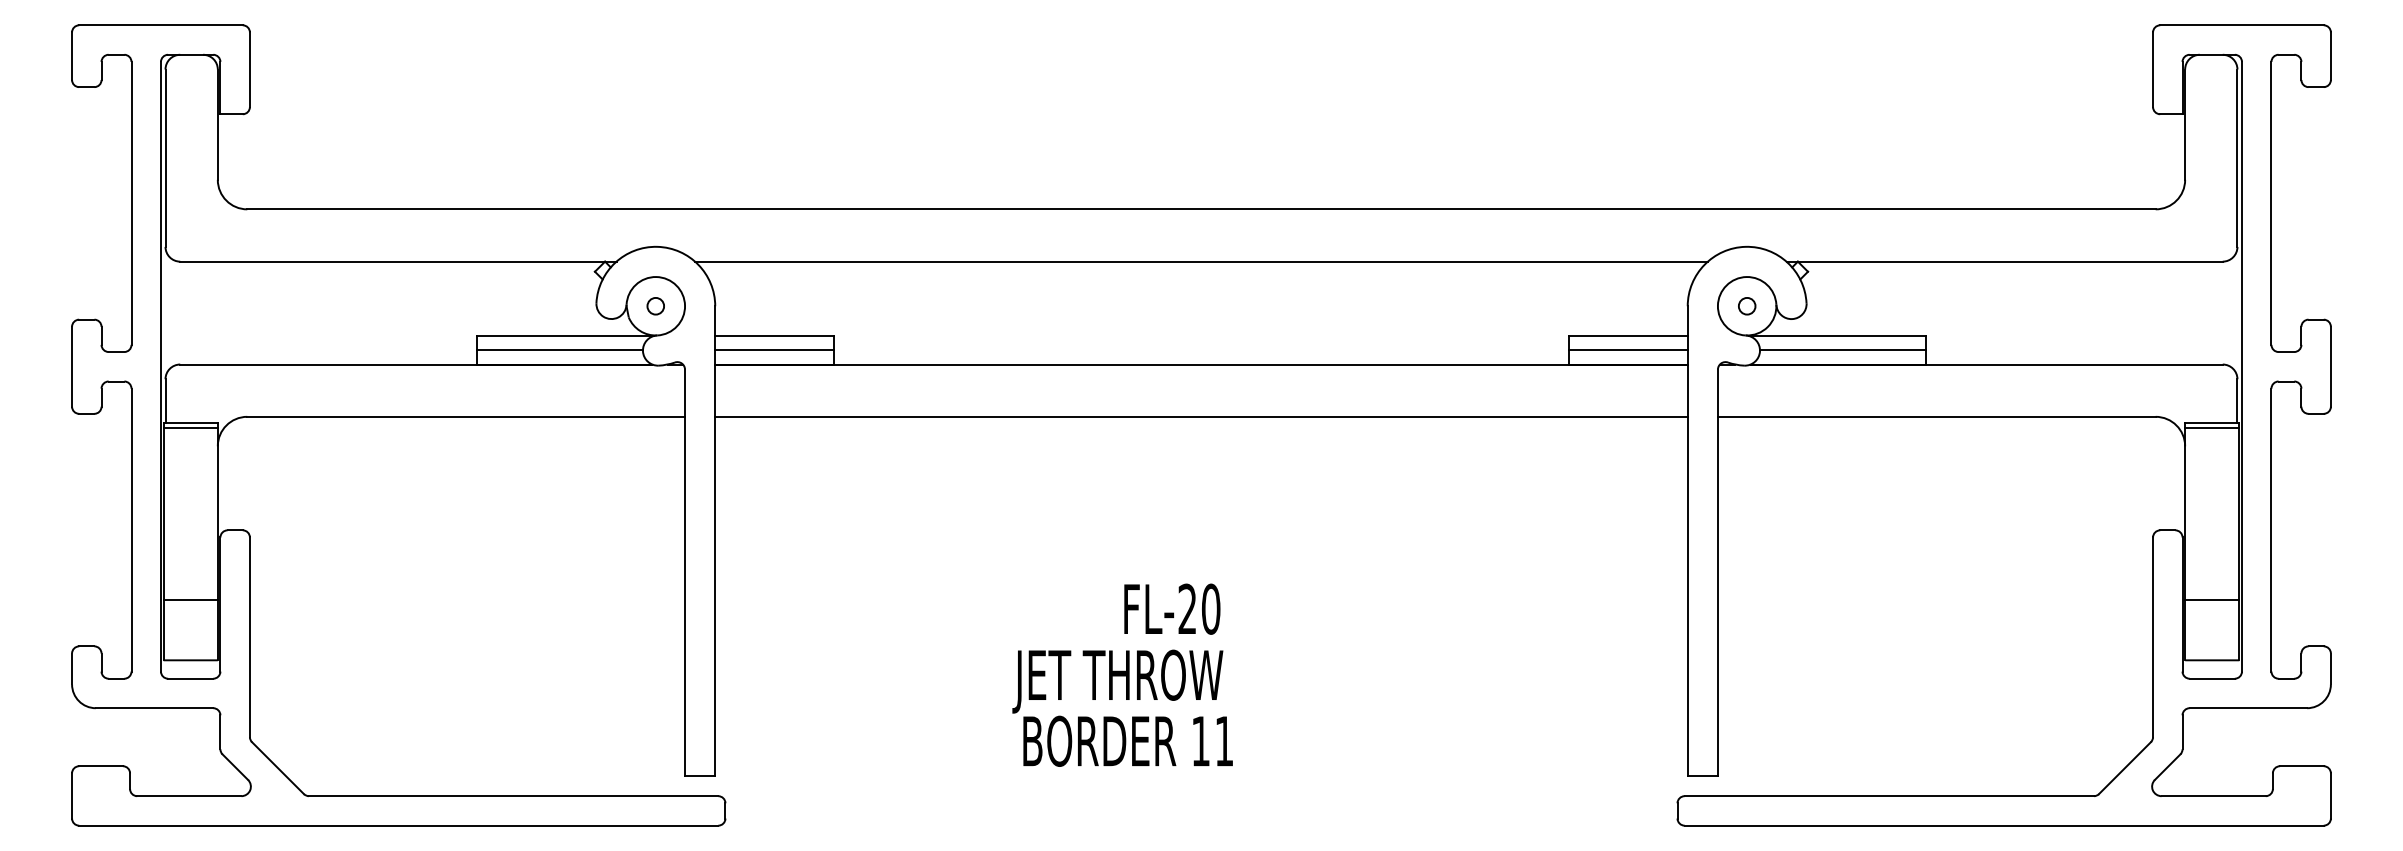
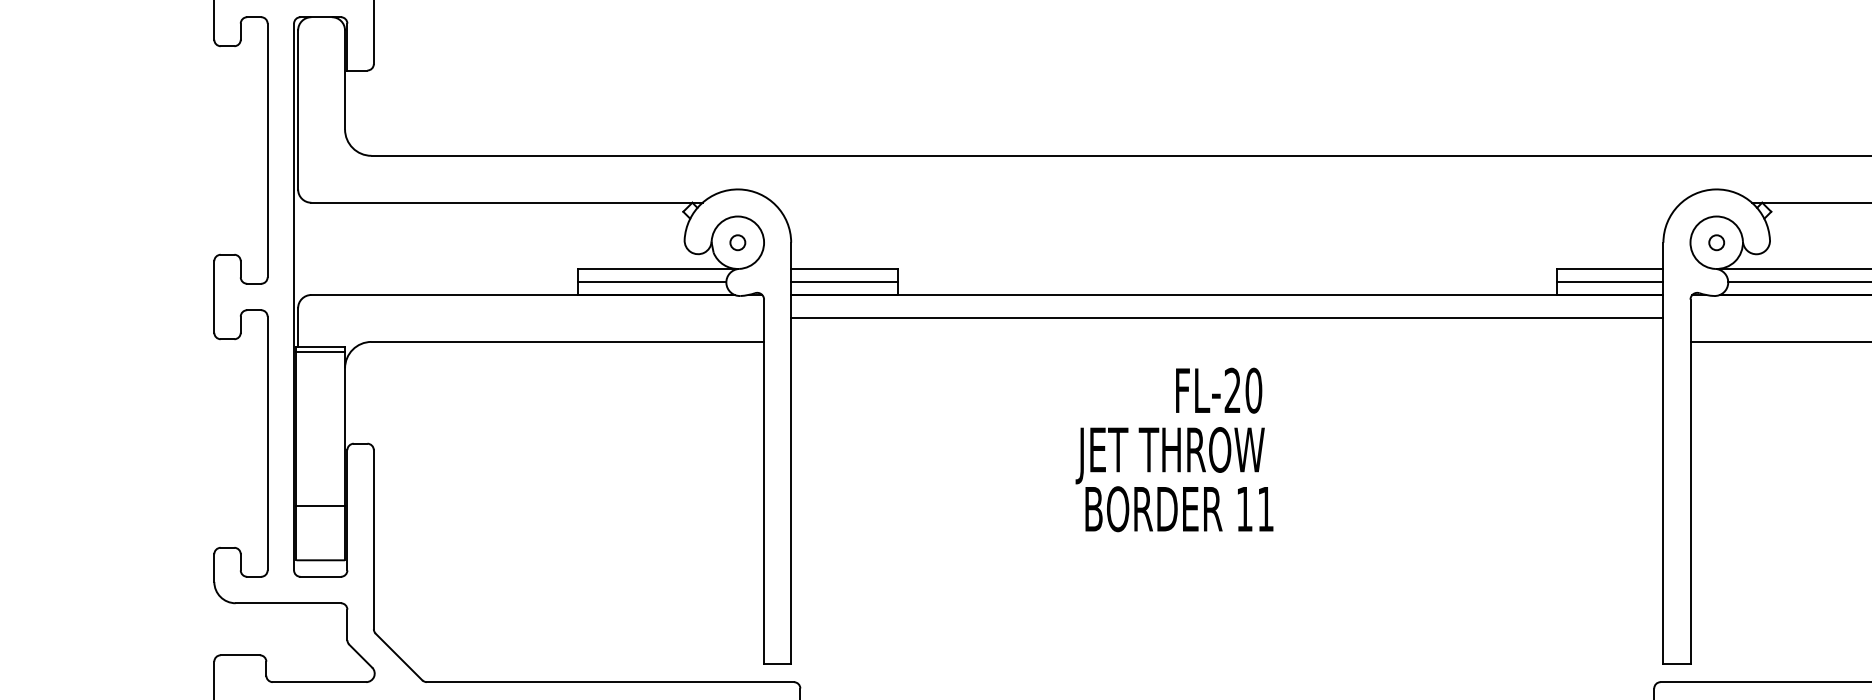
line: (1201, 261) -> (1227, 202), removed
line: (1201, 416) -> (1227, 317), moved
text: (1122, 674) -> (1174, 449), moved

